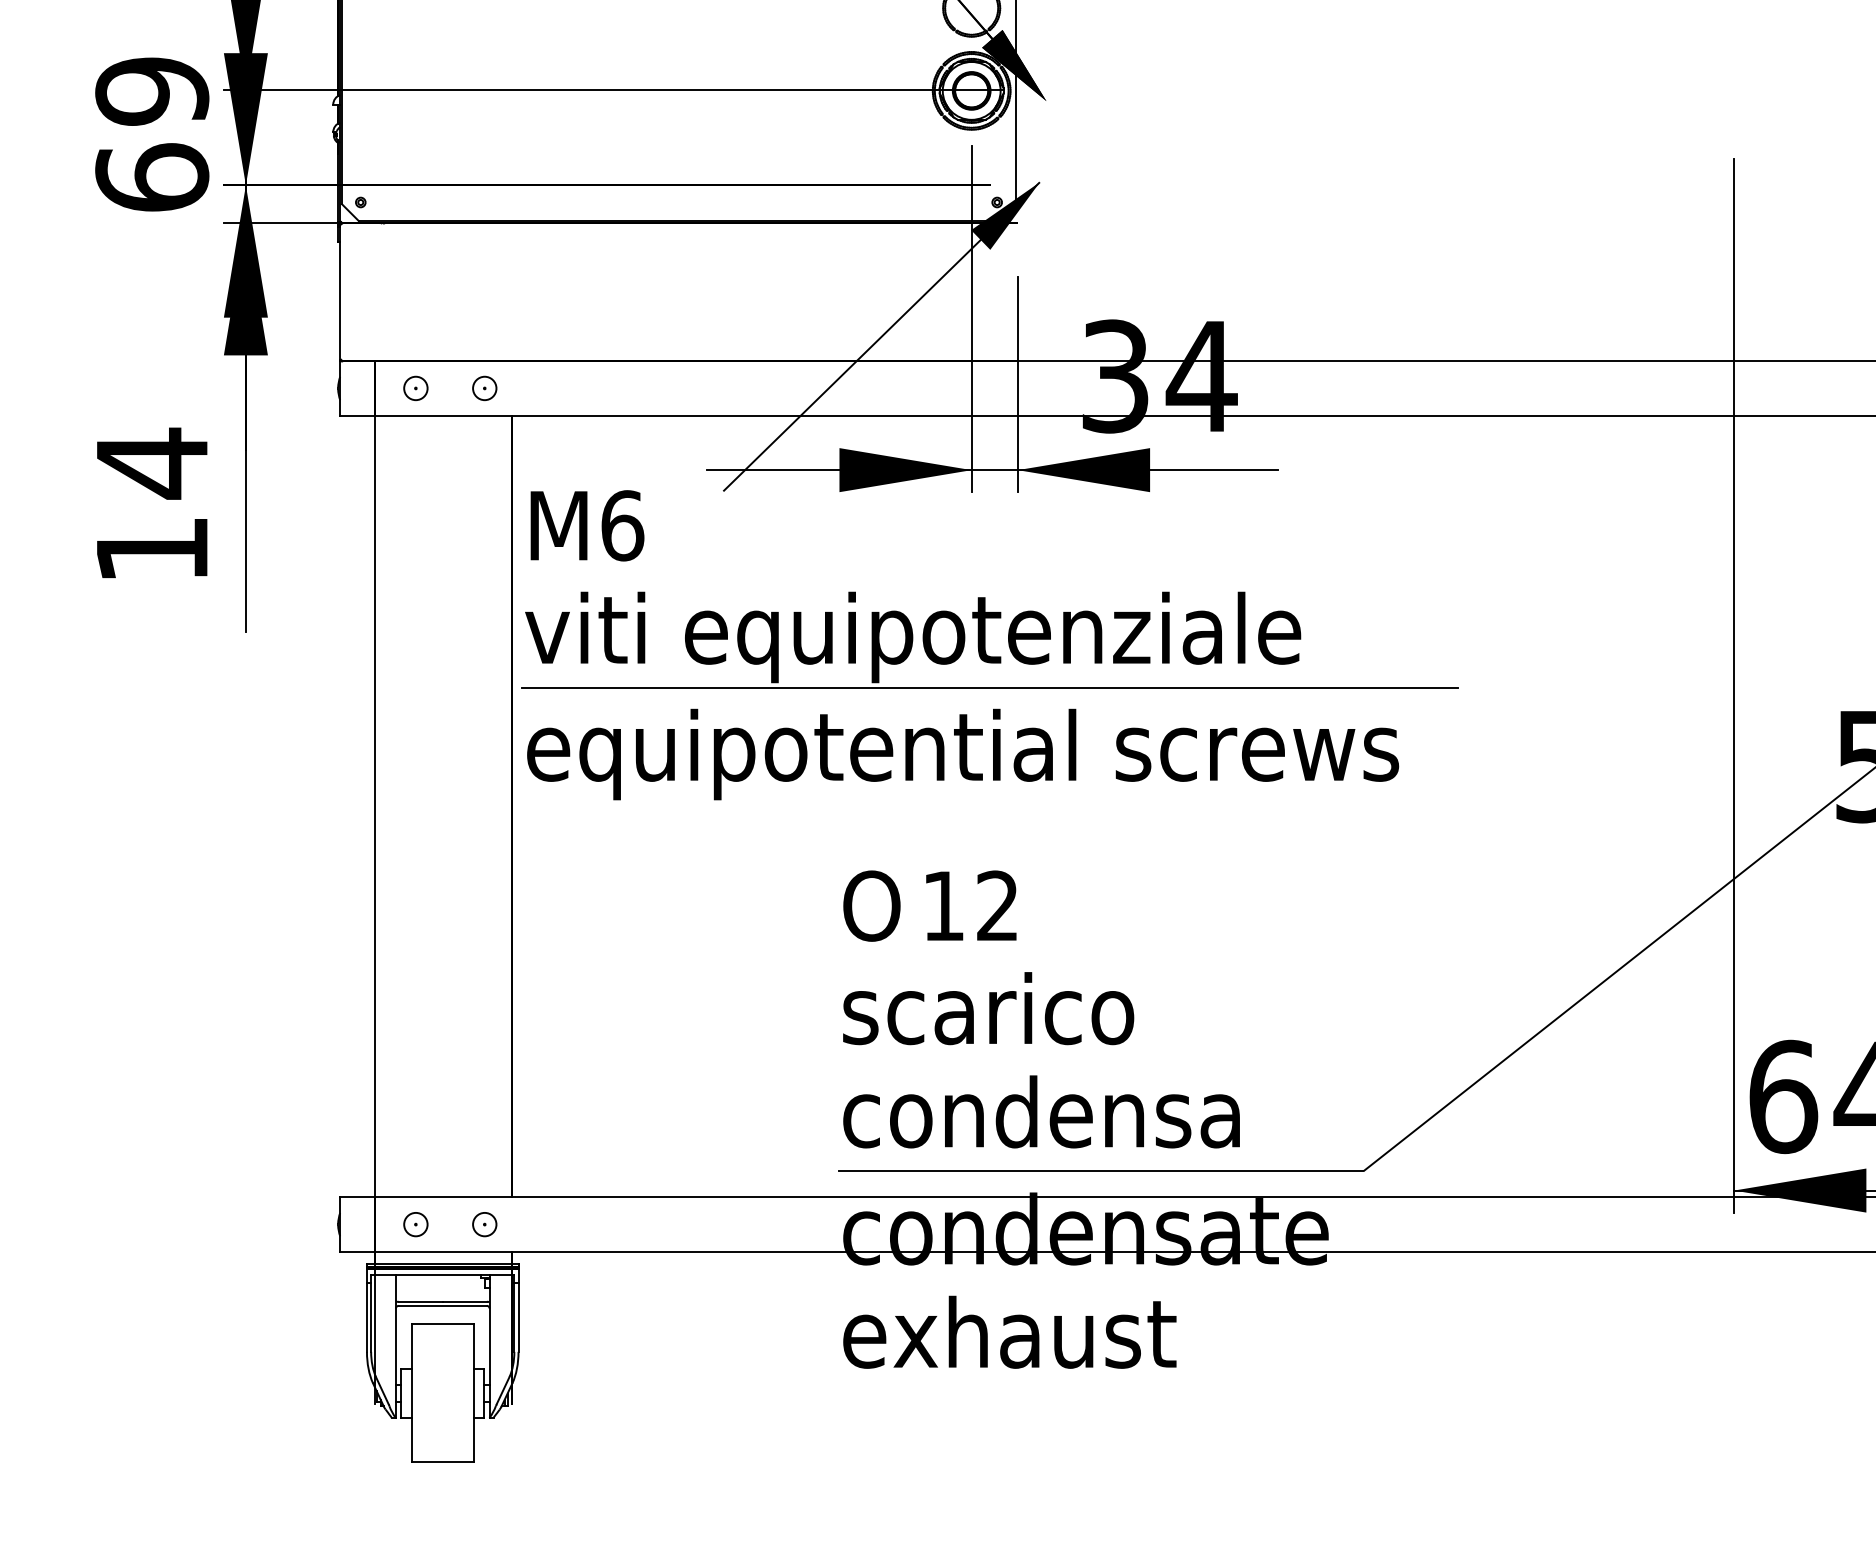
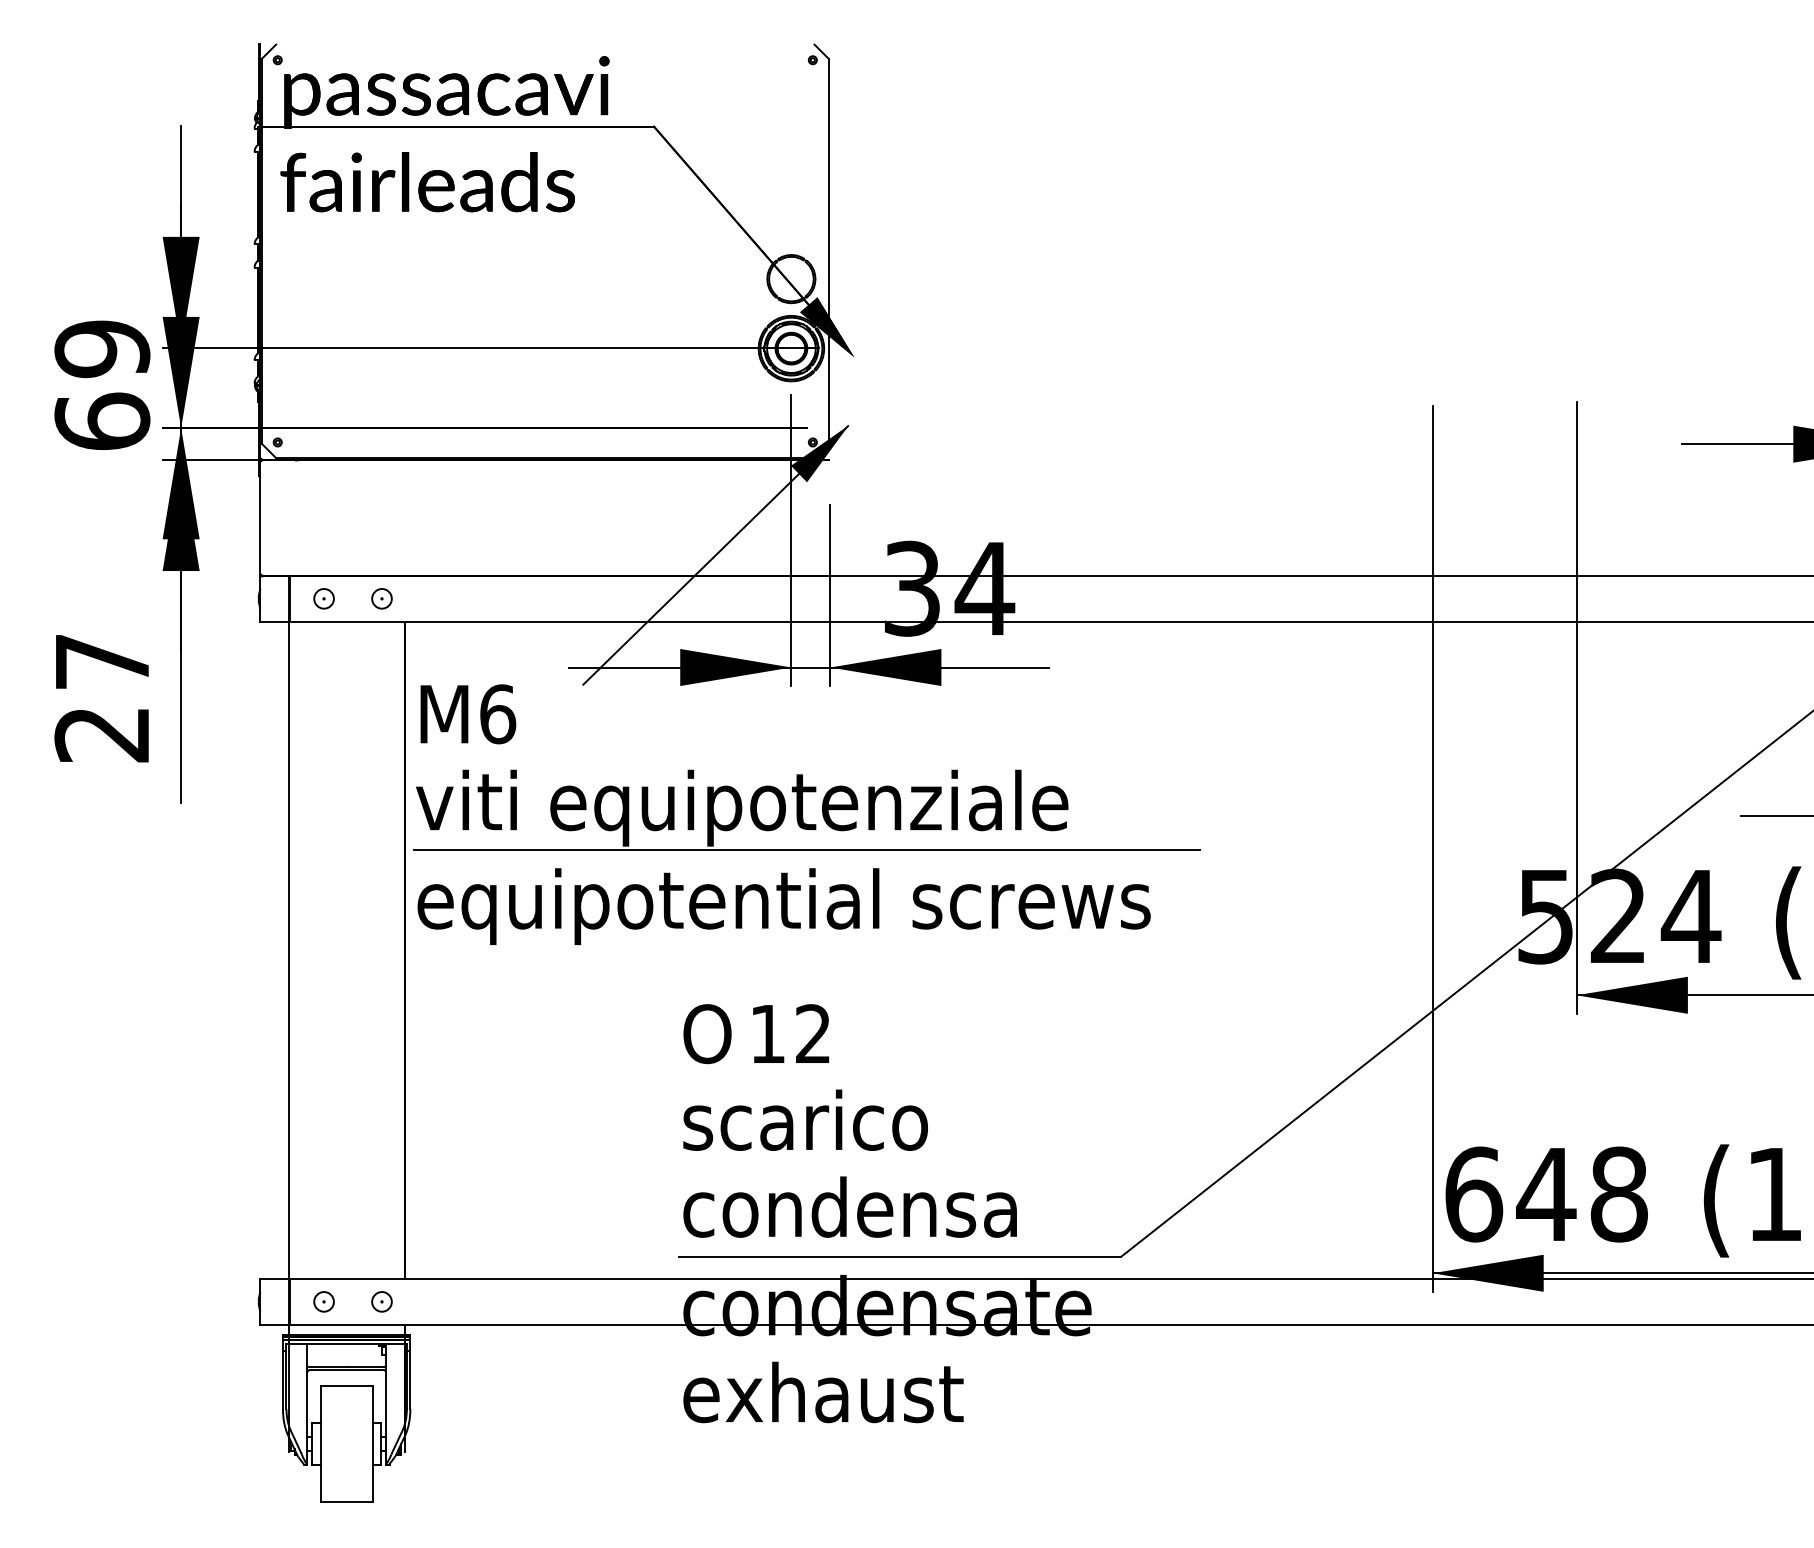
text: (151, 504) -> (101, 696), 14 -> 27

